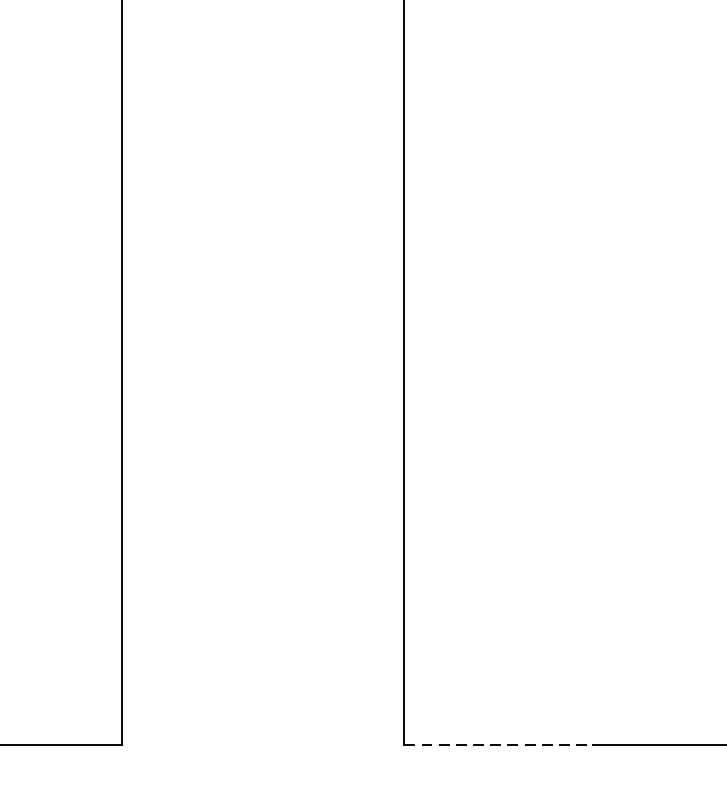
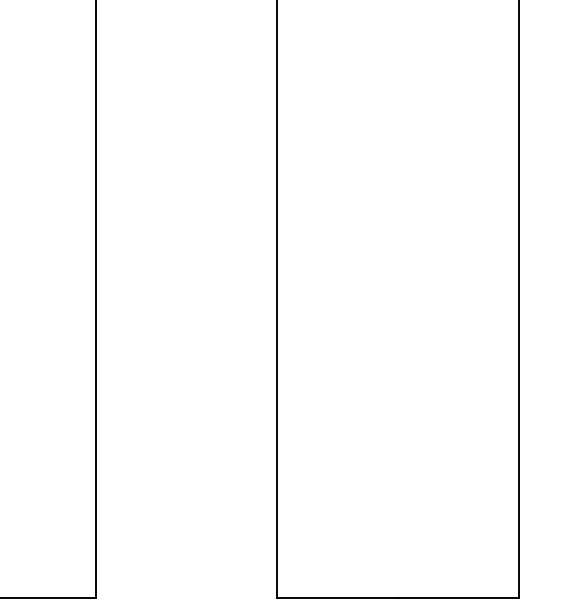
line: (498, 744) -> (337, 597), dashed -> solid

